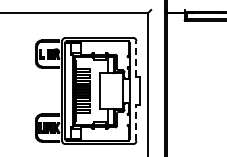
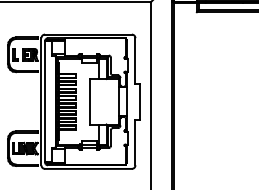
line: (136, 58) -> (135, 60), dashed -> solid
line: (136, 123) -> (135, 142), dashed -> solid

